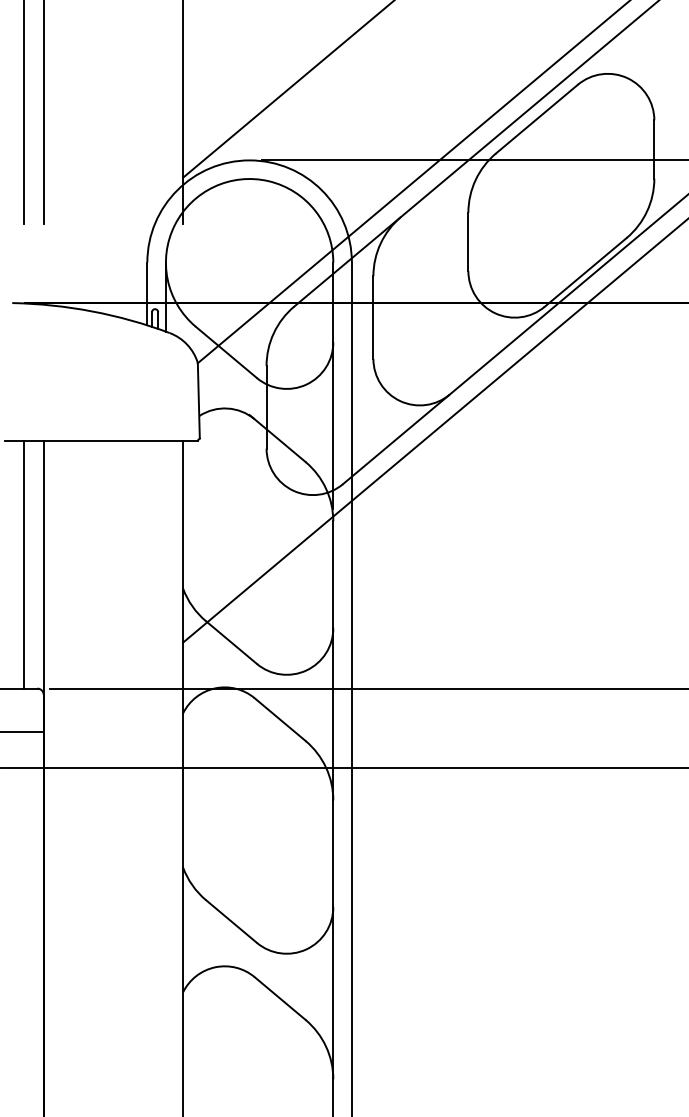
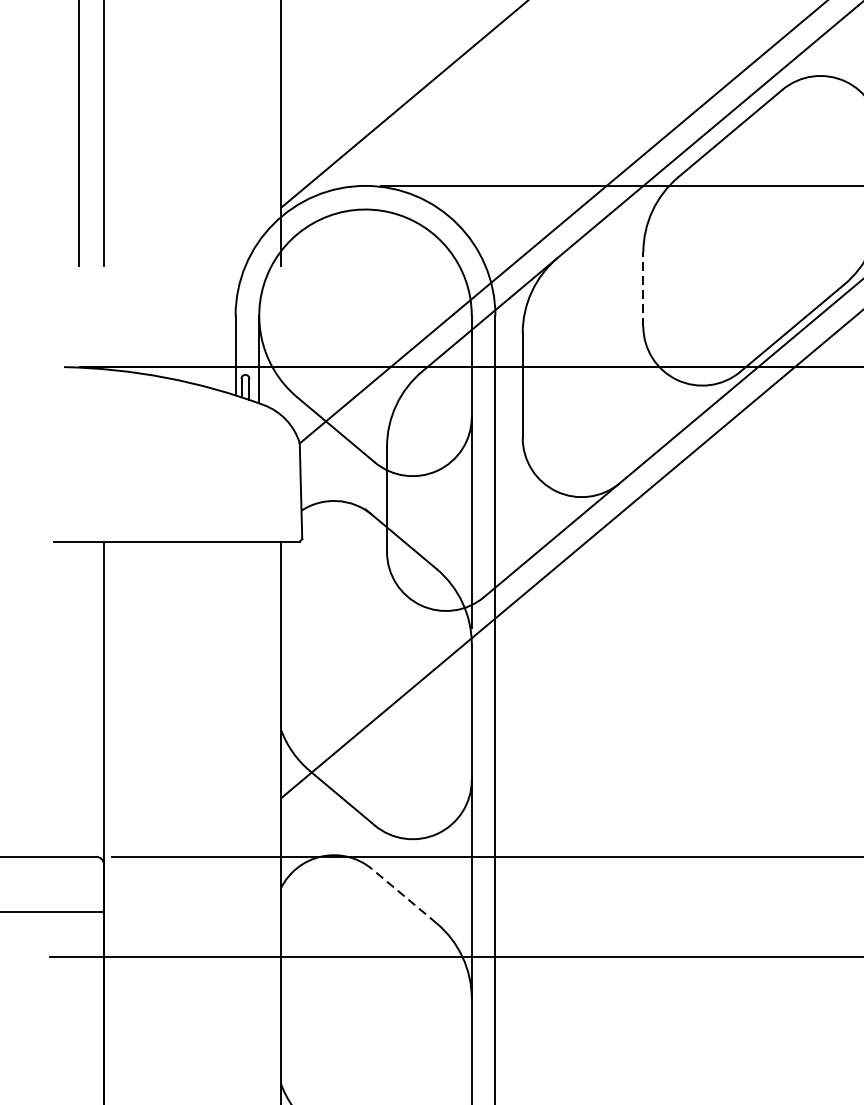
line: (468, 241) -> (643, 288), solid -> dashed
line: (23, 564) -> (78, 699), removed
line: (279, 719) -> (403, 896), solid -> dashed

